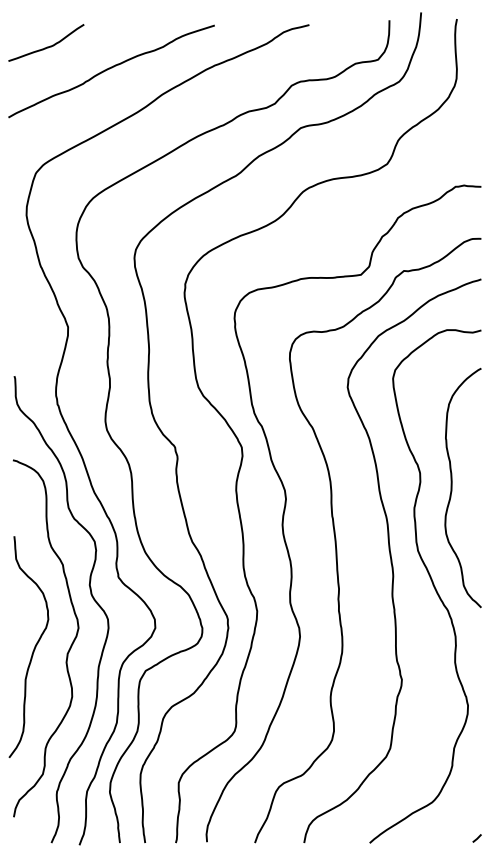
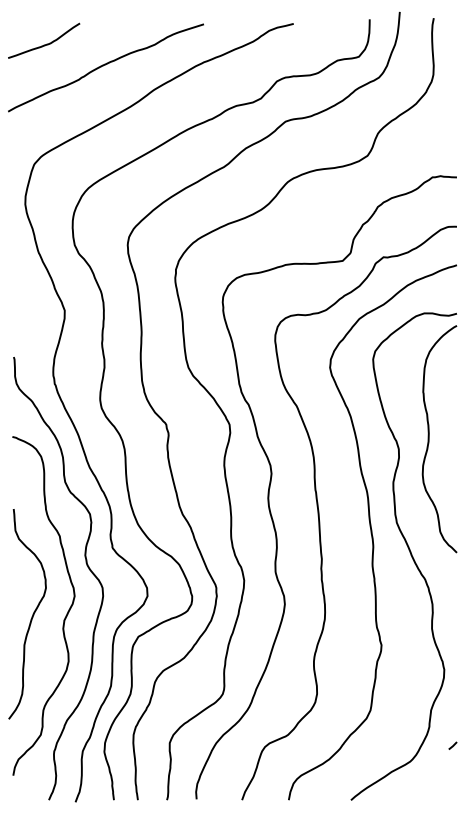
curve: (452, 488) -> (429, 439), moved
line: (476, 838) -> (452, 745), moved

